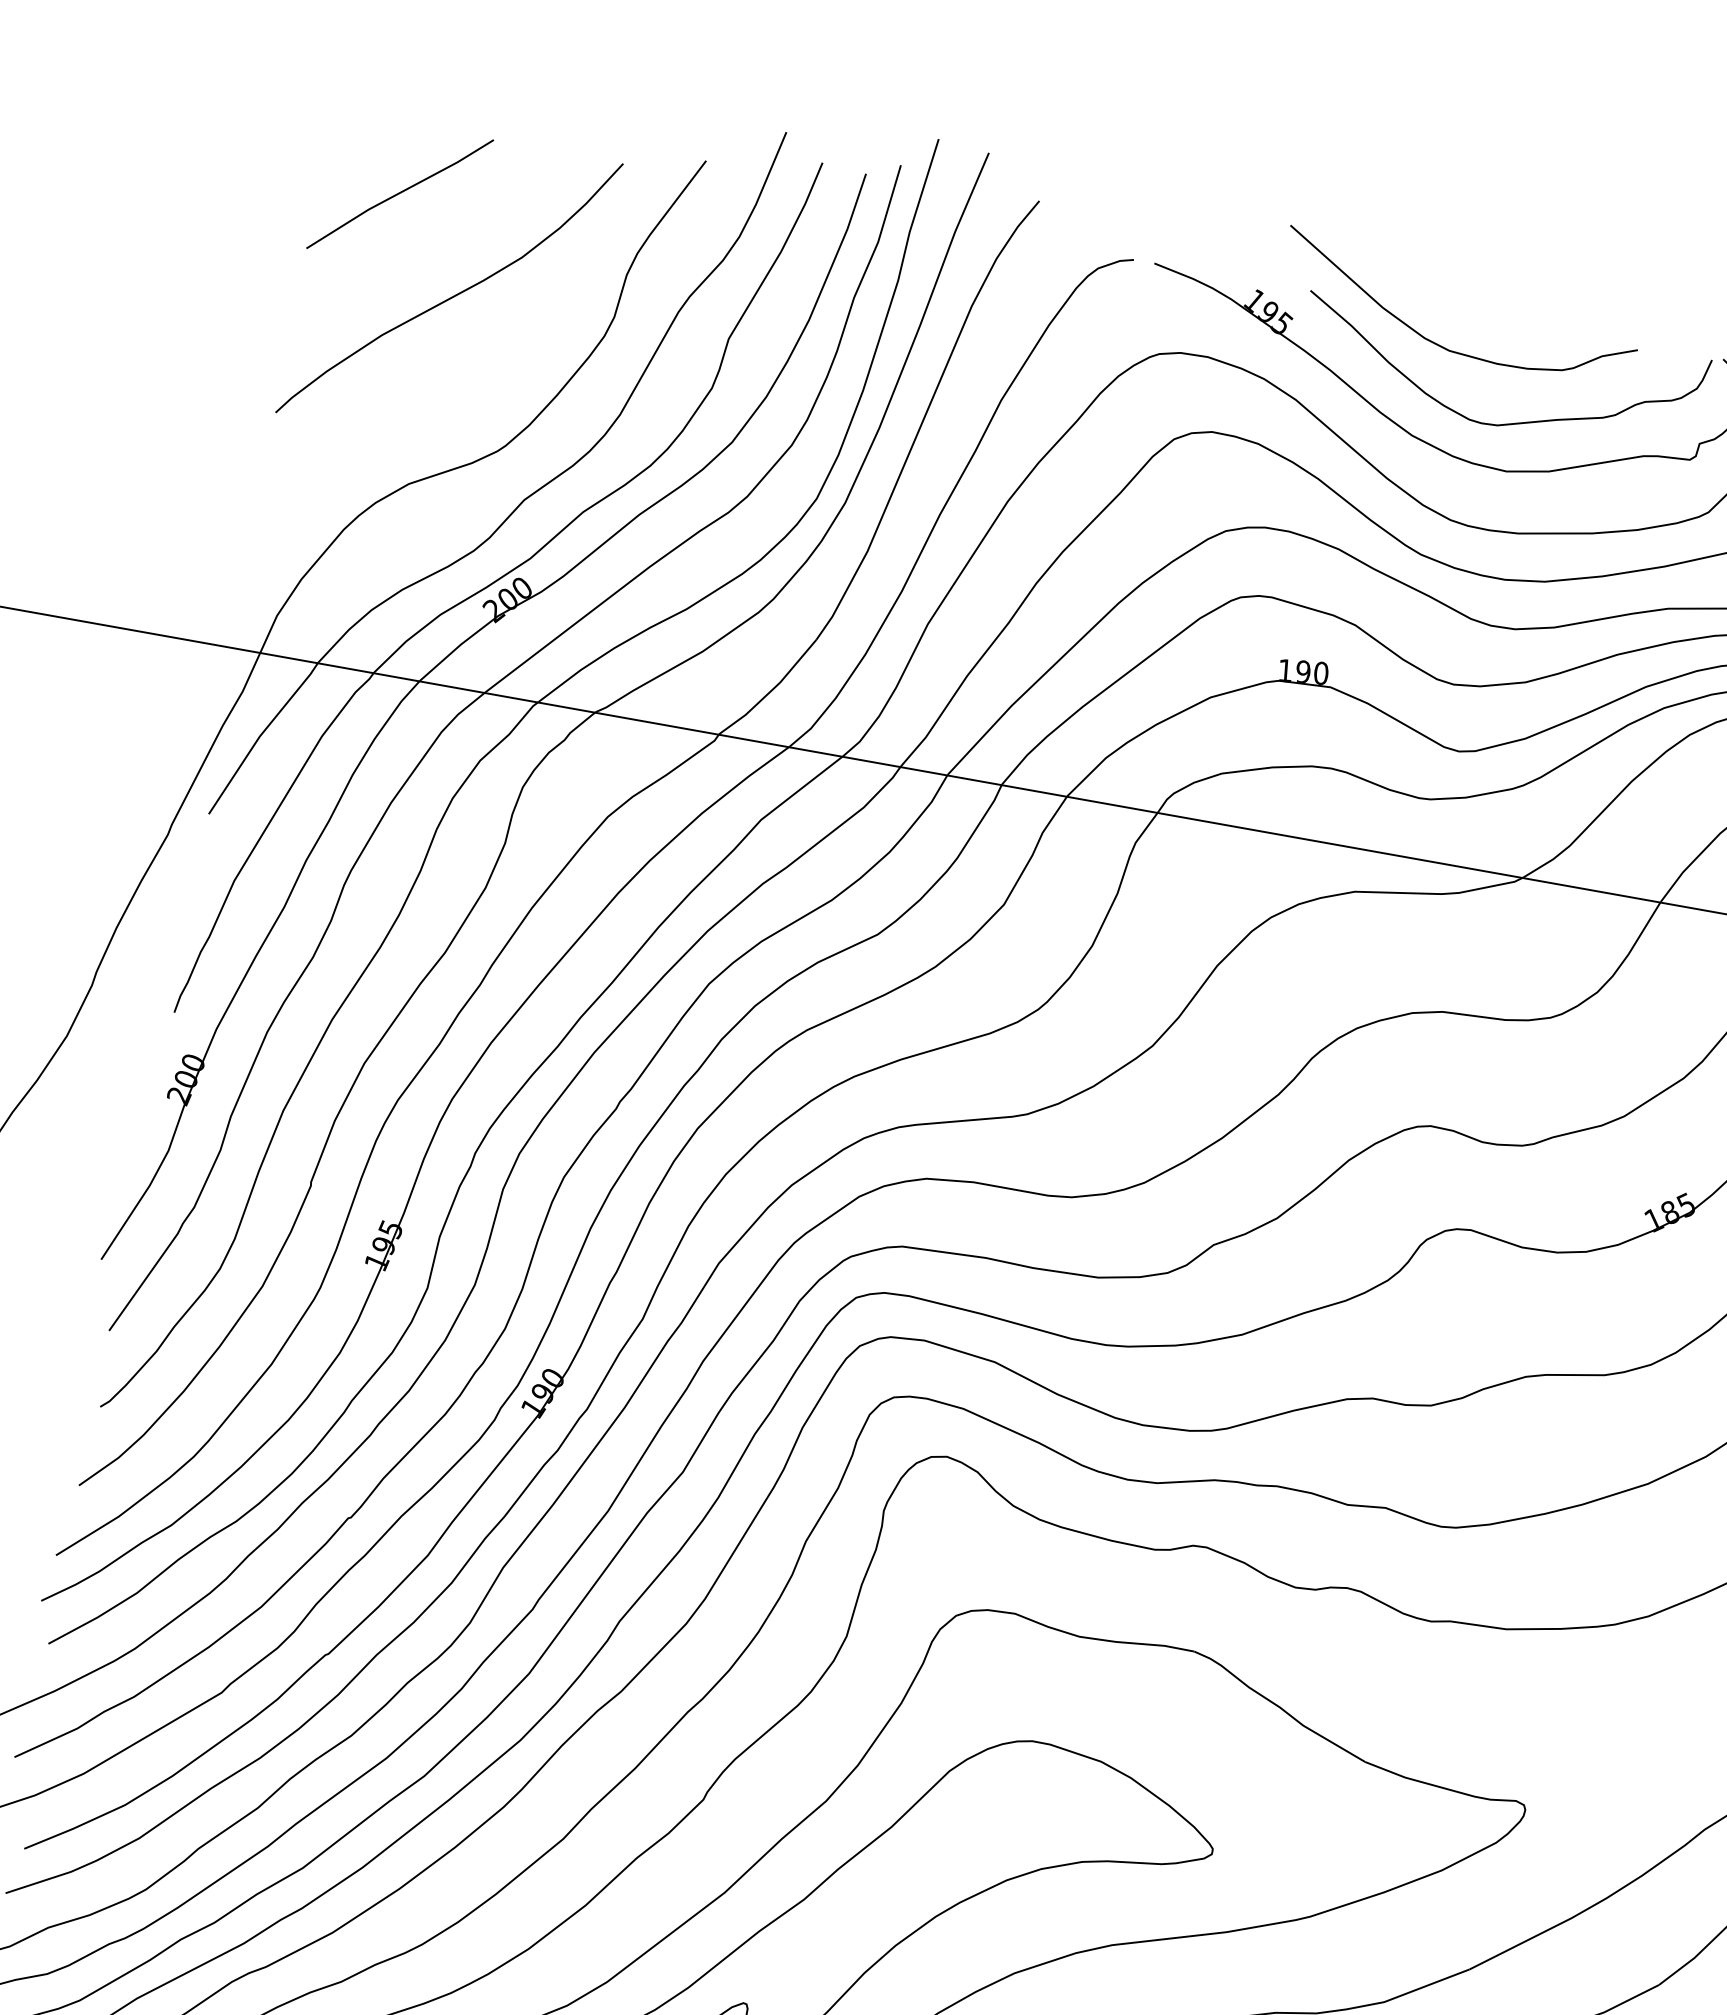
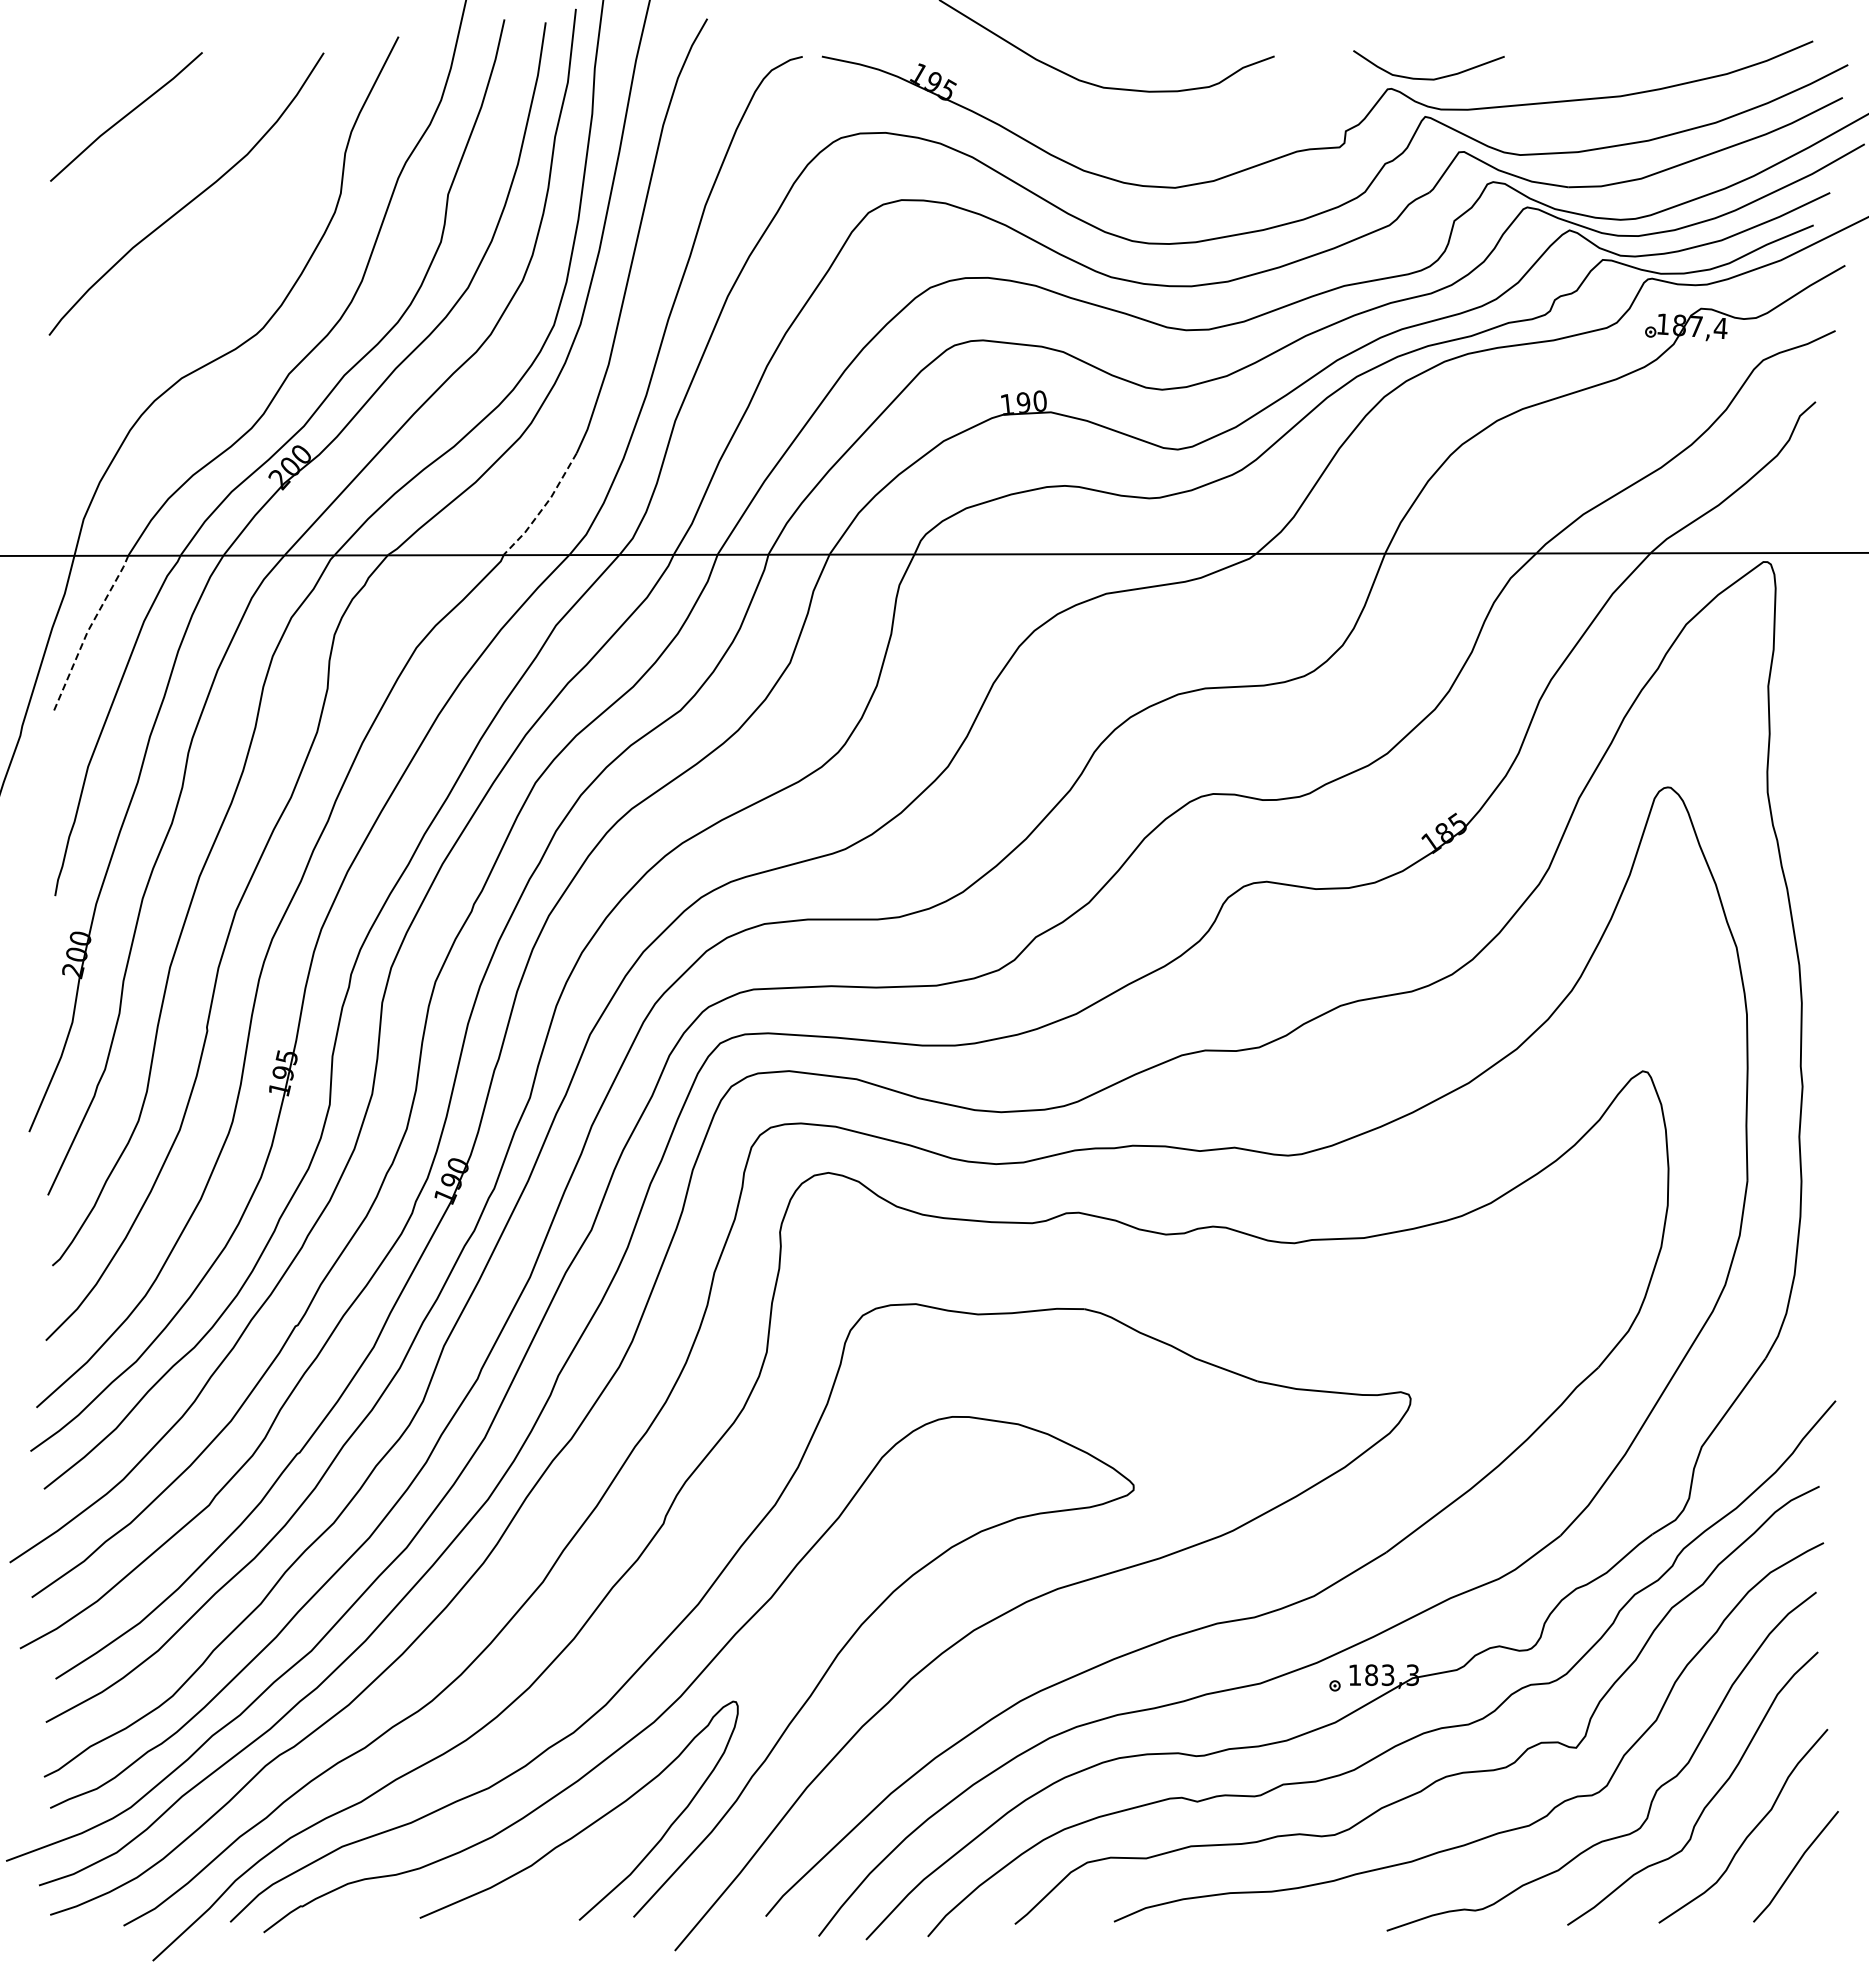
curve: (1508, 423) -> (1169, 143), removed
line: (770, 691) -> (543, 507), solid -> dashed
line: (260, 735) -> (88, 630), solid -> dashed

